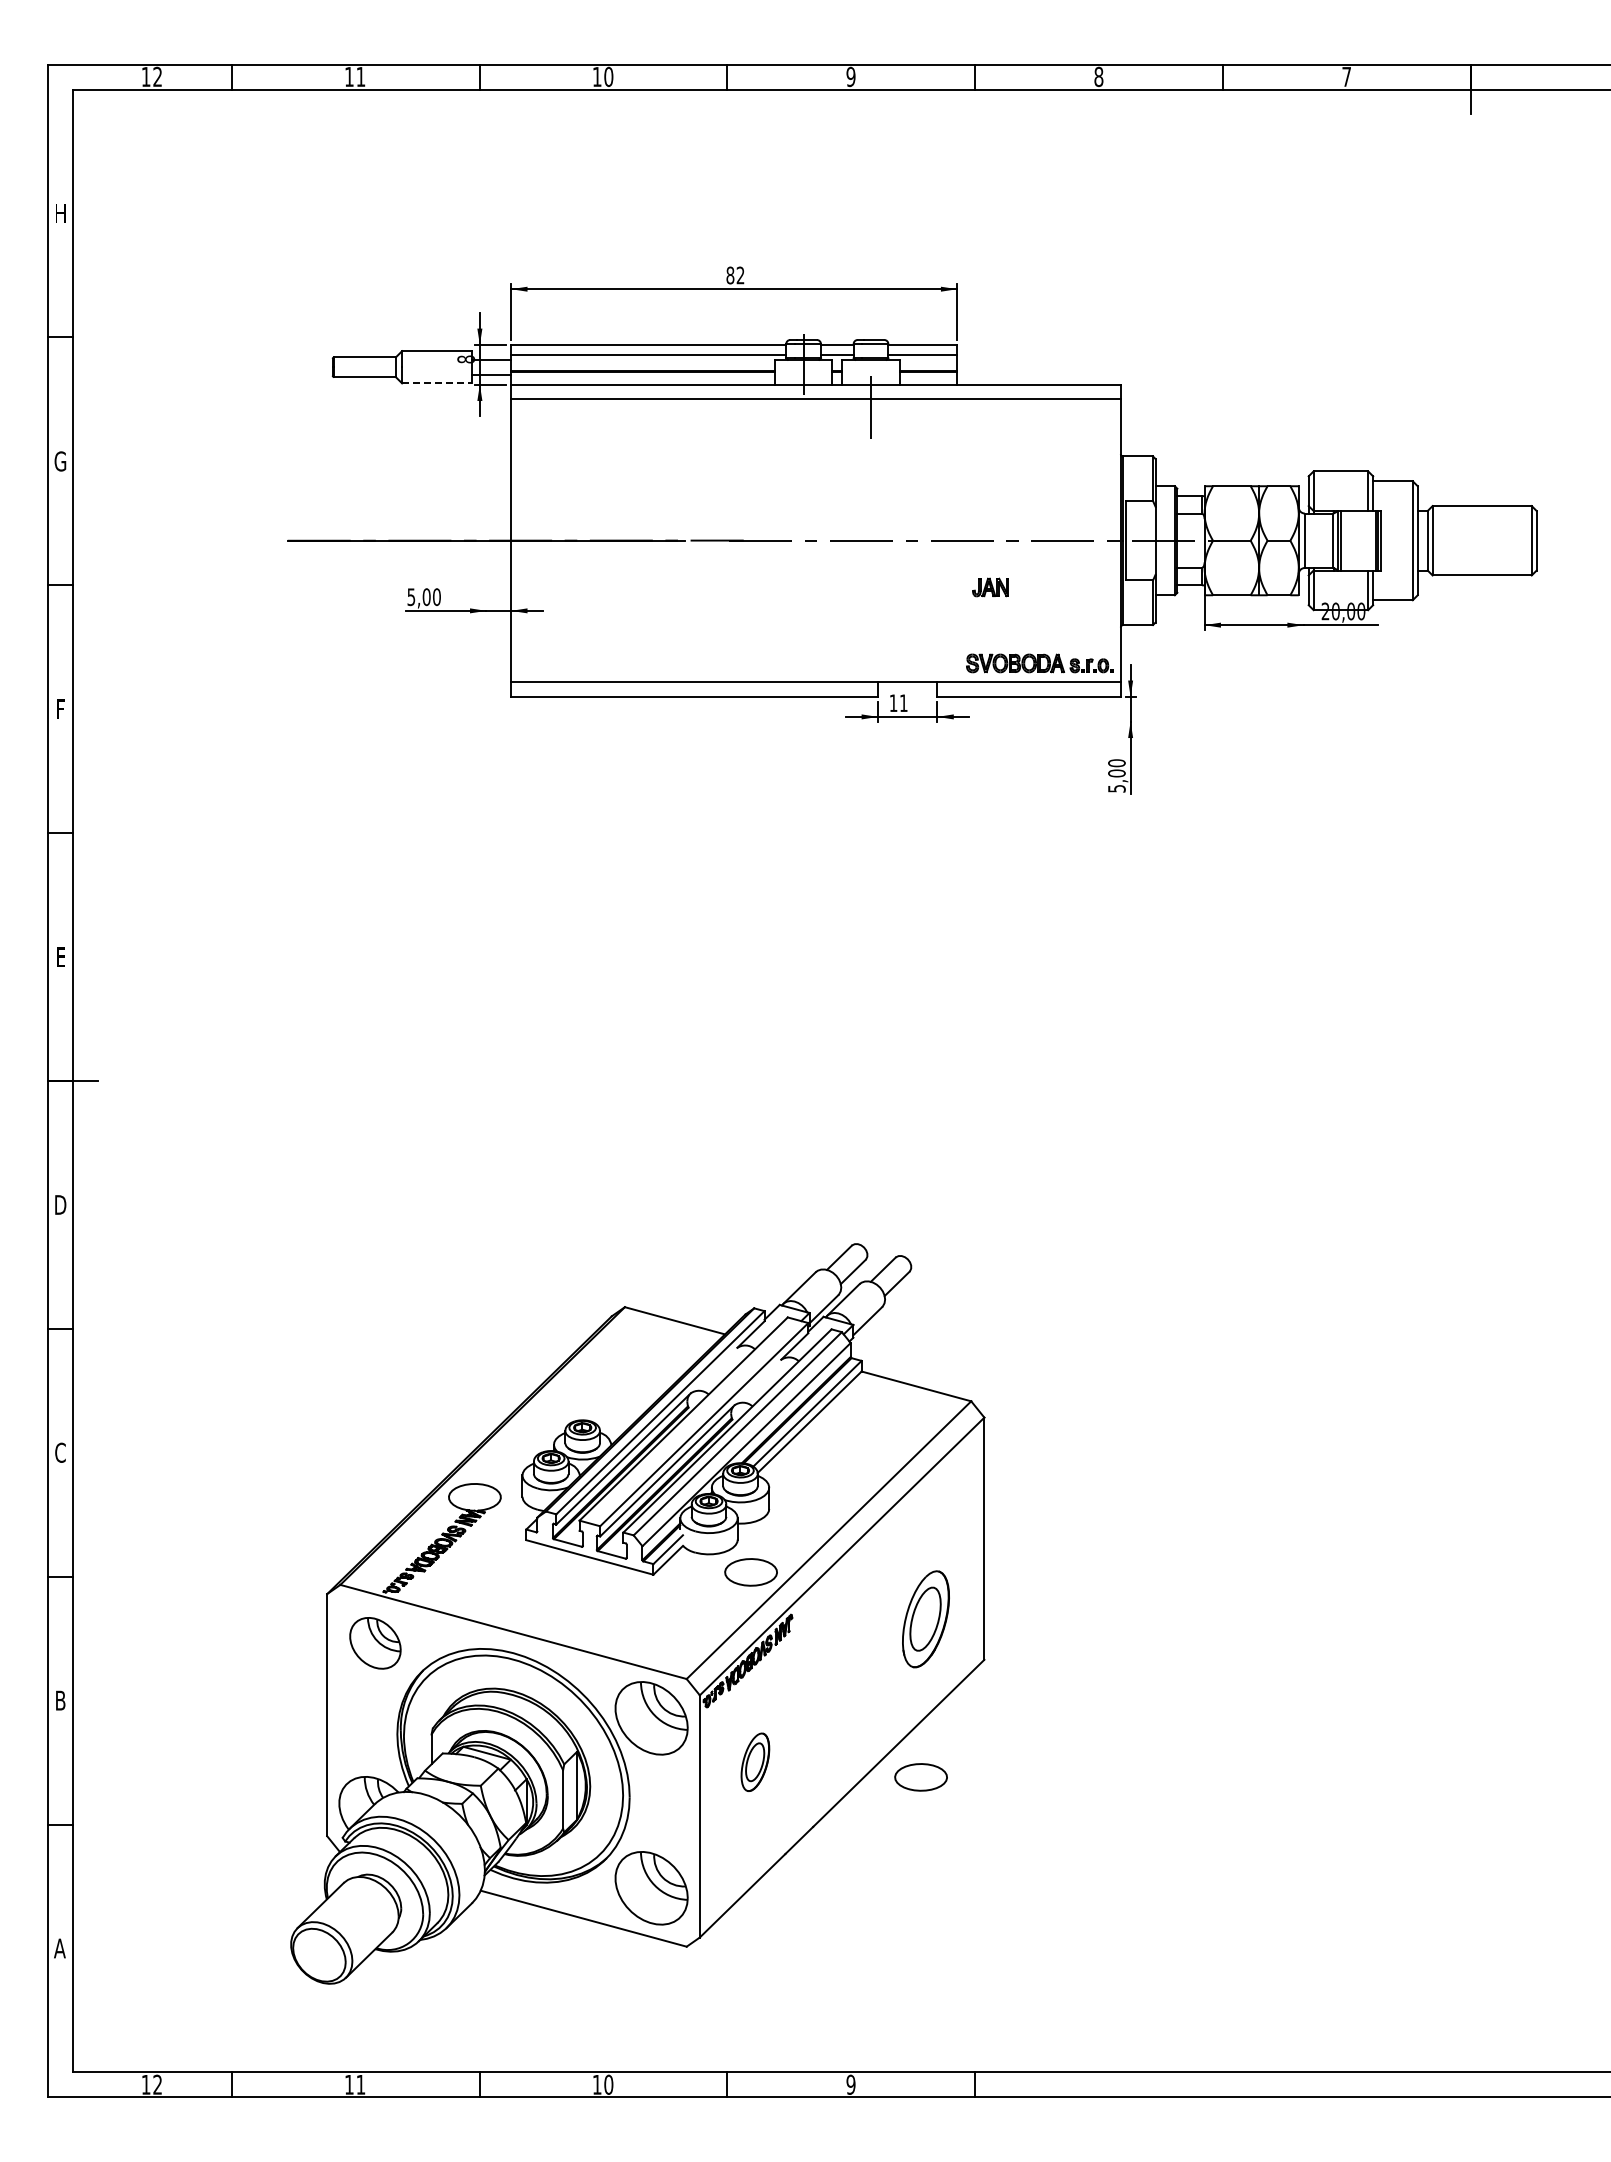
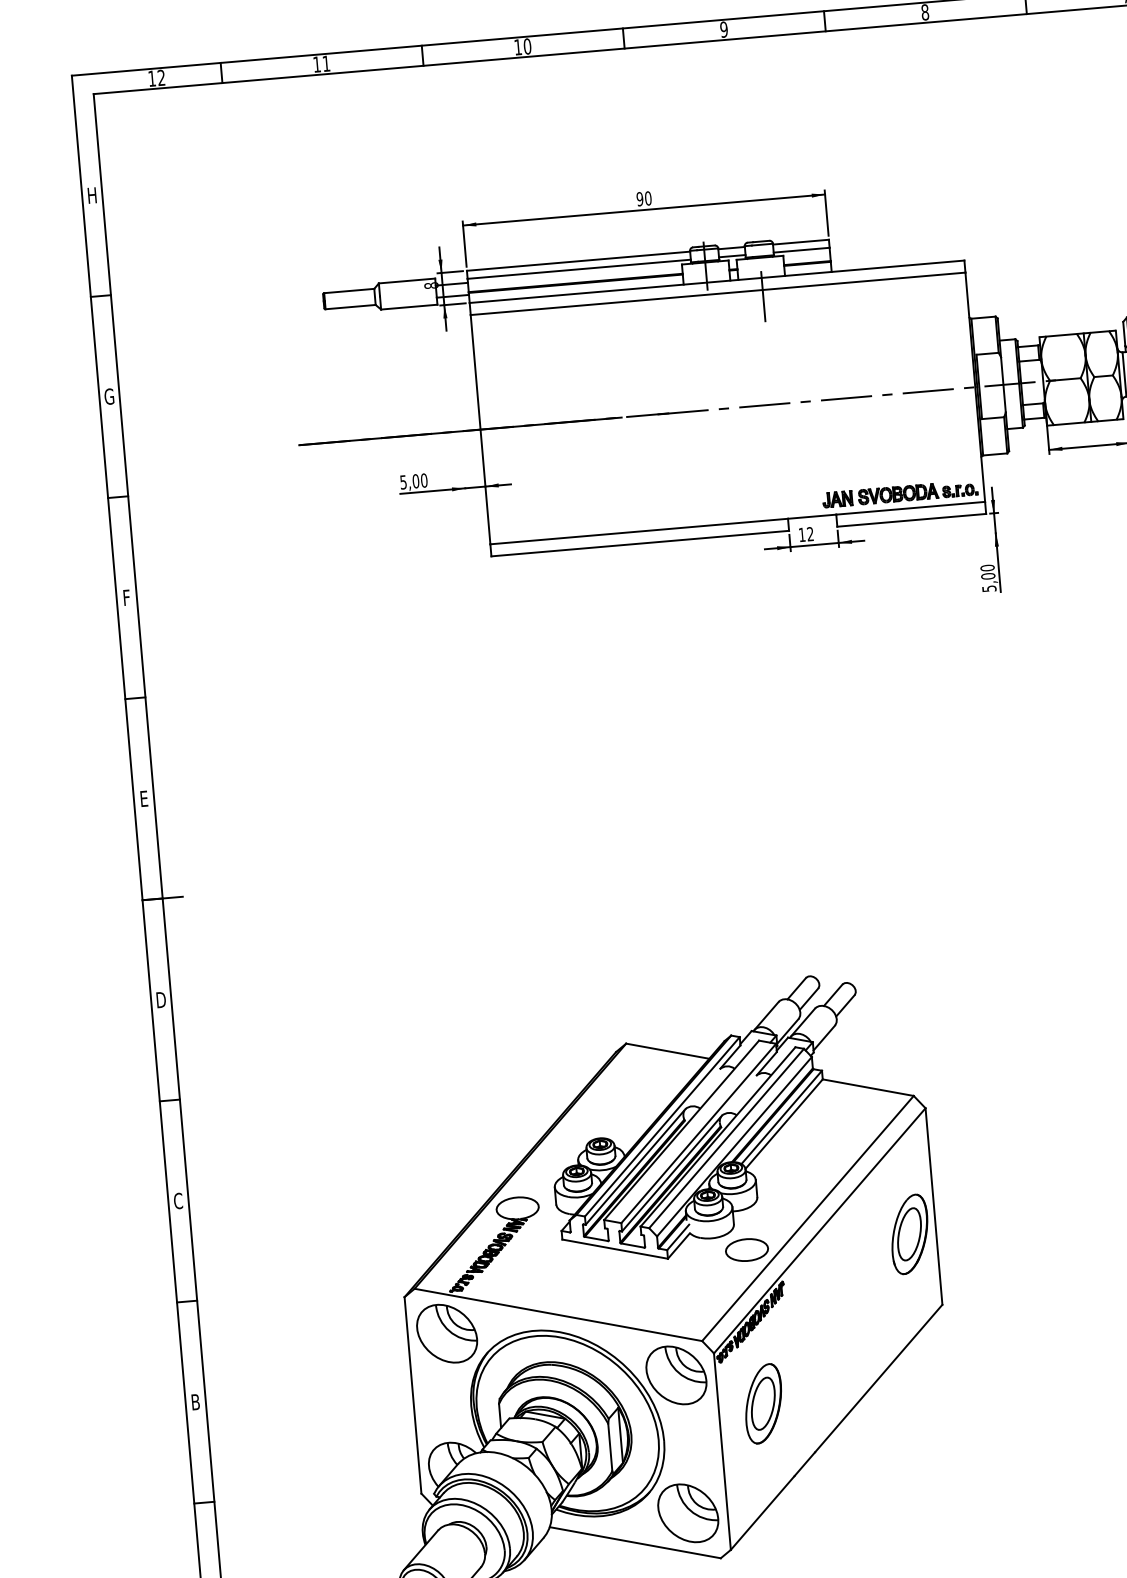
text: (735, 275) -> (644, 198), 82 -> 90
line: (436, 383) -> (409, 307), dashed -> solid
part: (990, 587) -> (837, 499), moved
text: (903, 702) -> (810, 533), 11 -> 12
part: (925, 1619) -> (909, 1234), moved
part: (375, 1643) -> (447, 1333), size x1.43
part: (755, 1762) -> (763, 1404), size x1.67
part: (920, 1777) -> (898, 1404), removed

